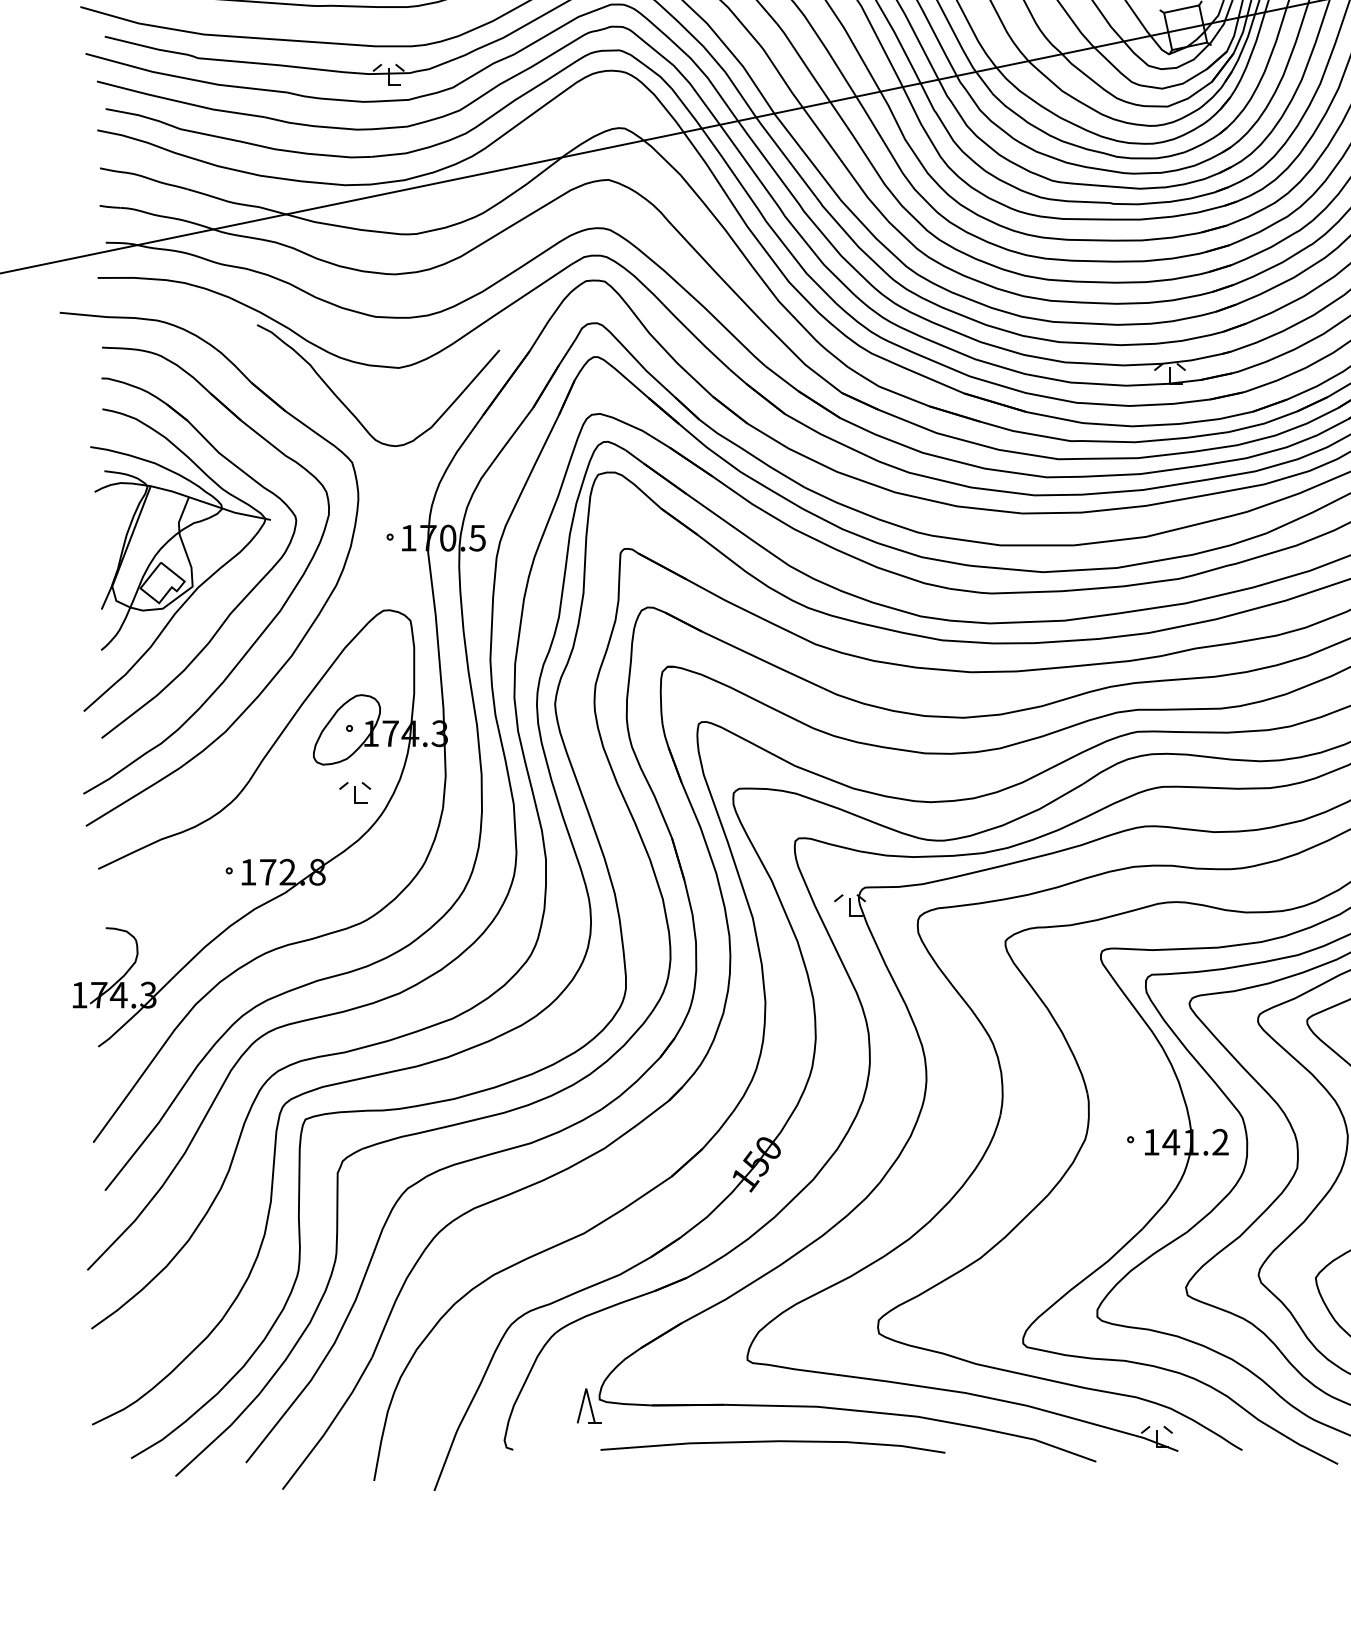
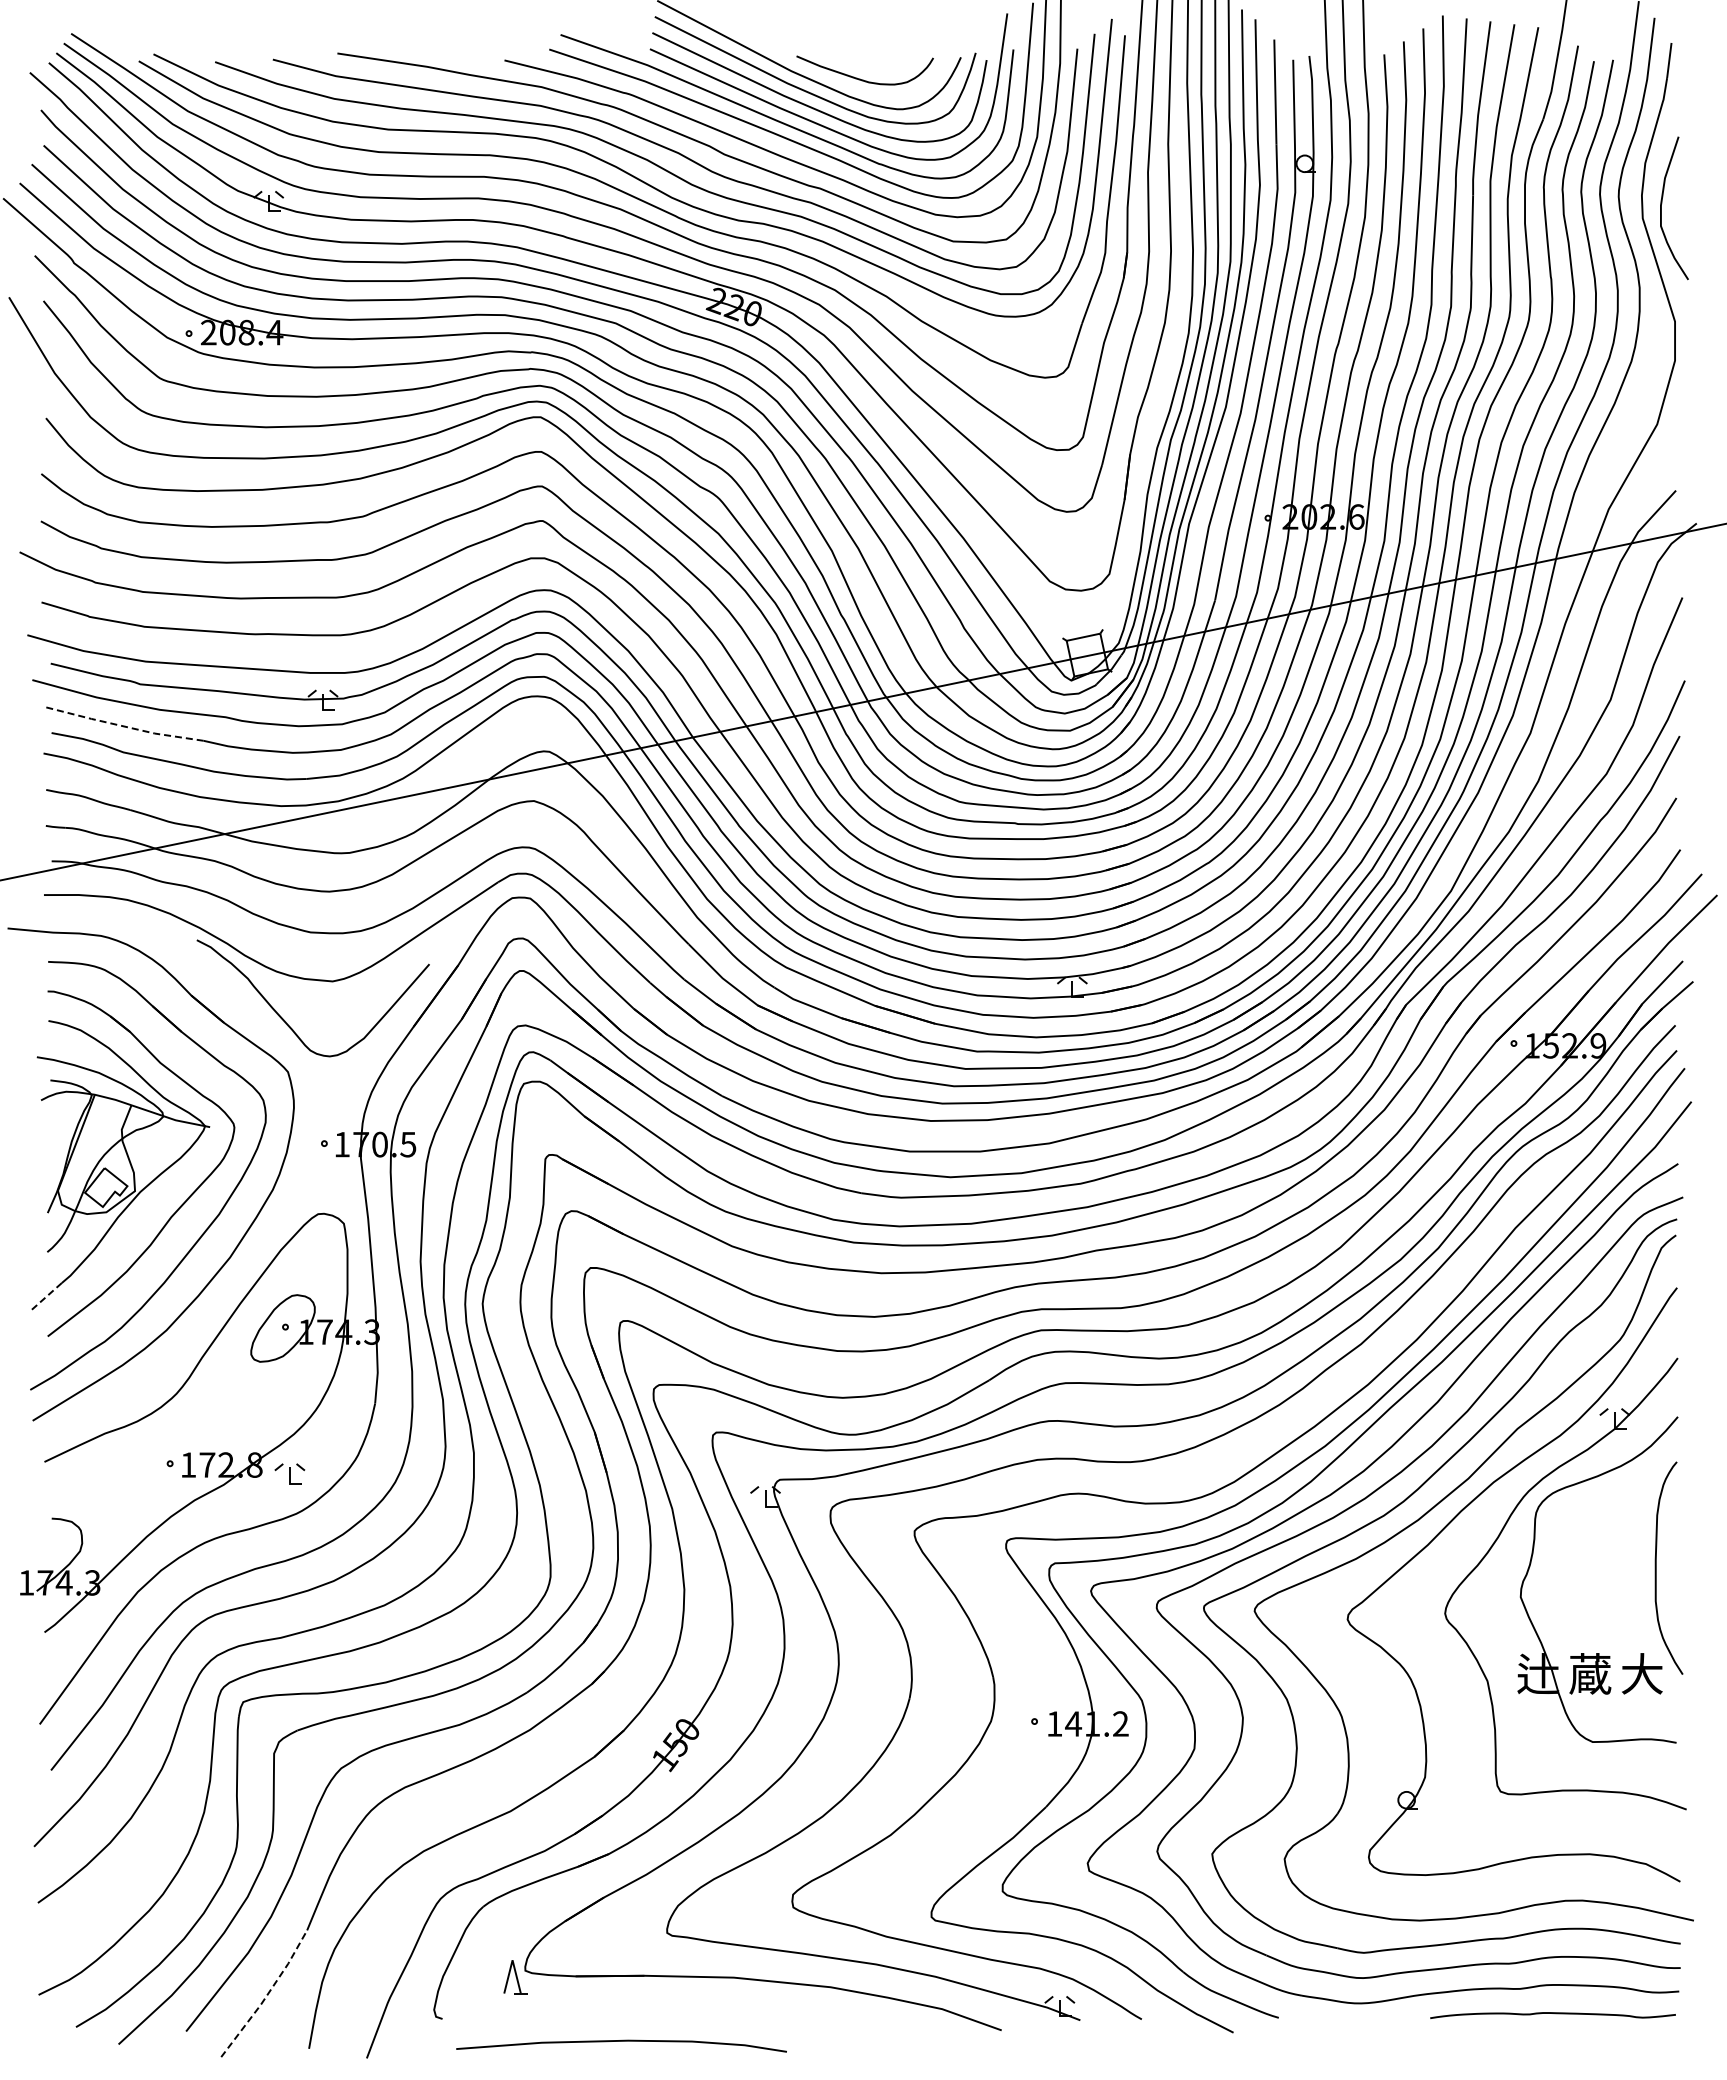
line: (180, 102) -> (123, 726), solid -> dashed
line: (100, 696) -> (46, 1296), solid -> dashed
part: (354, 792) -> (289, 1473), moved
line: (330, 1425) -> (267, 1995), solid -> dashed
curve: (772, 1442) -> (621, 2041), moved

